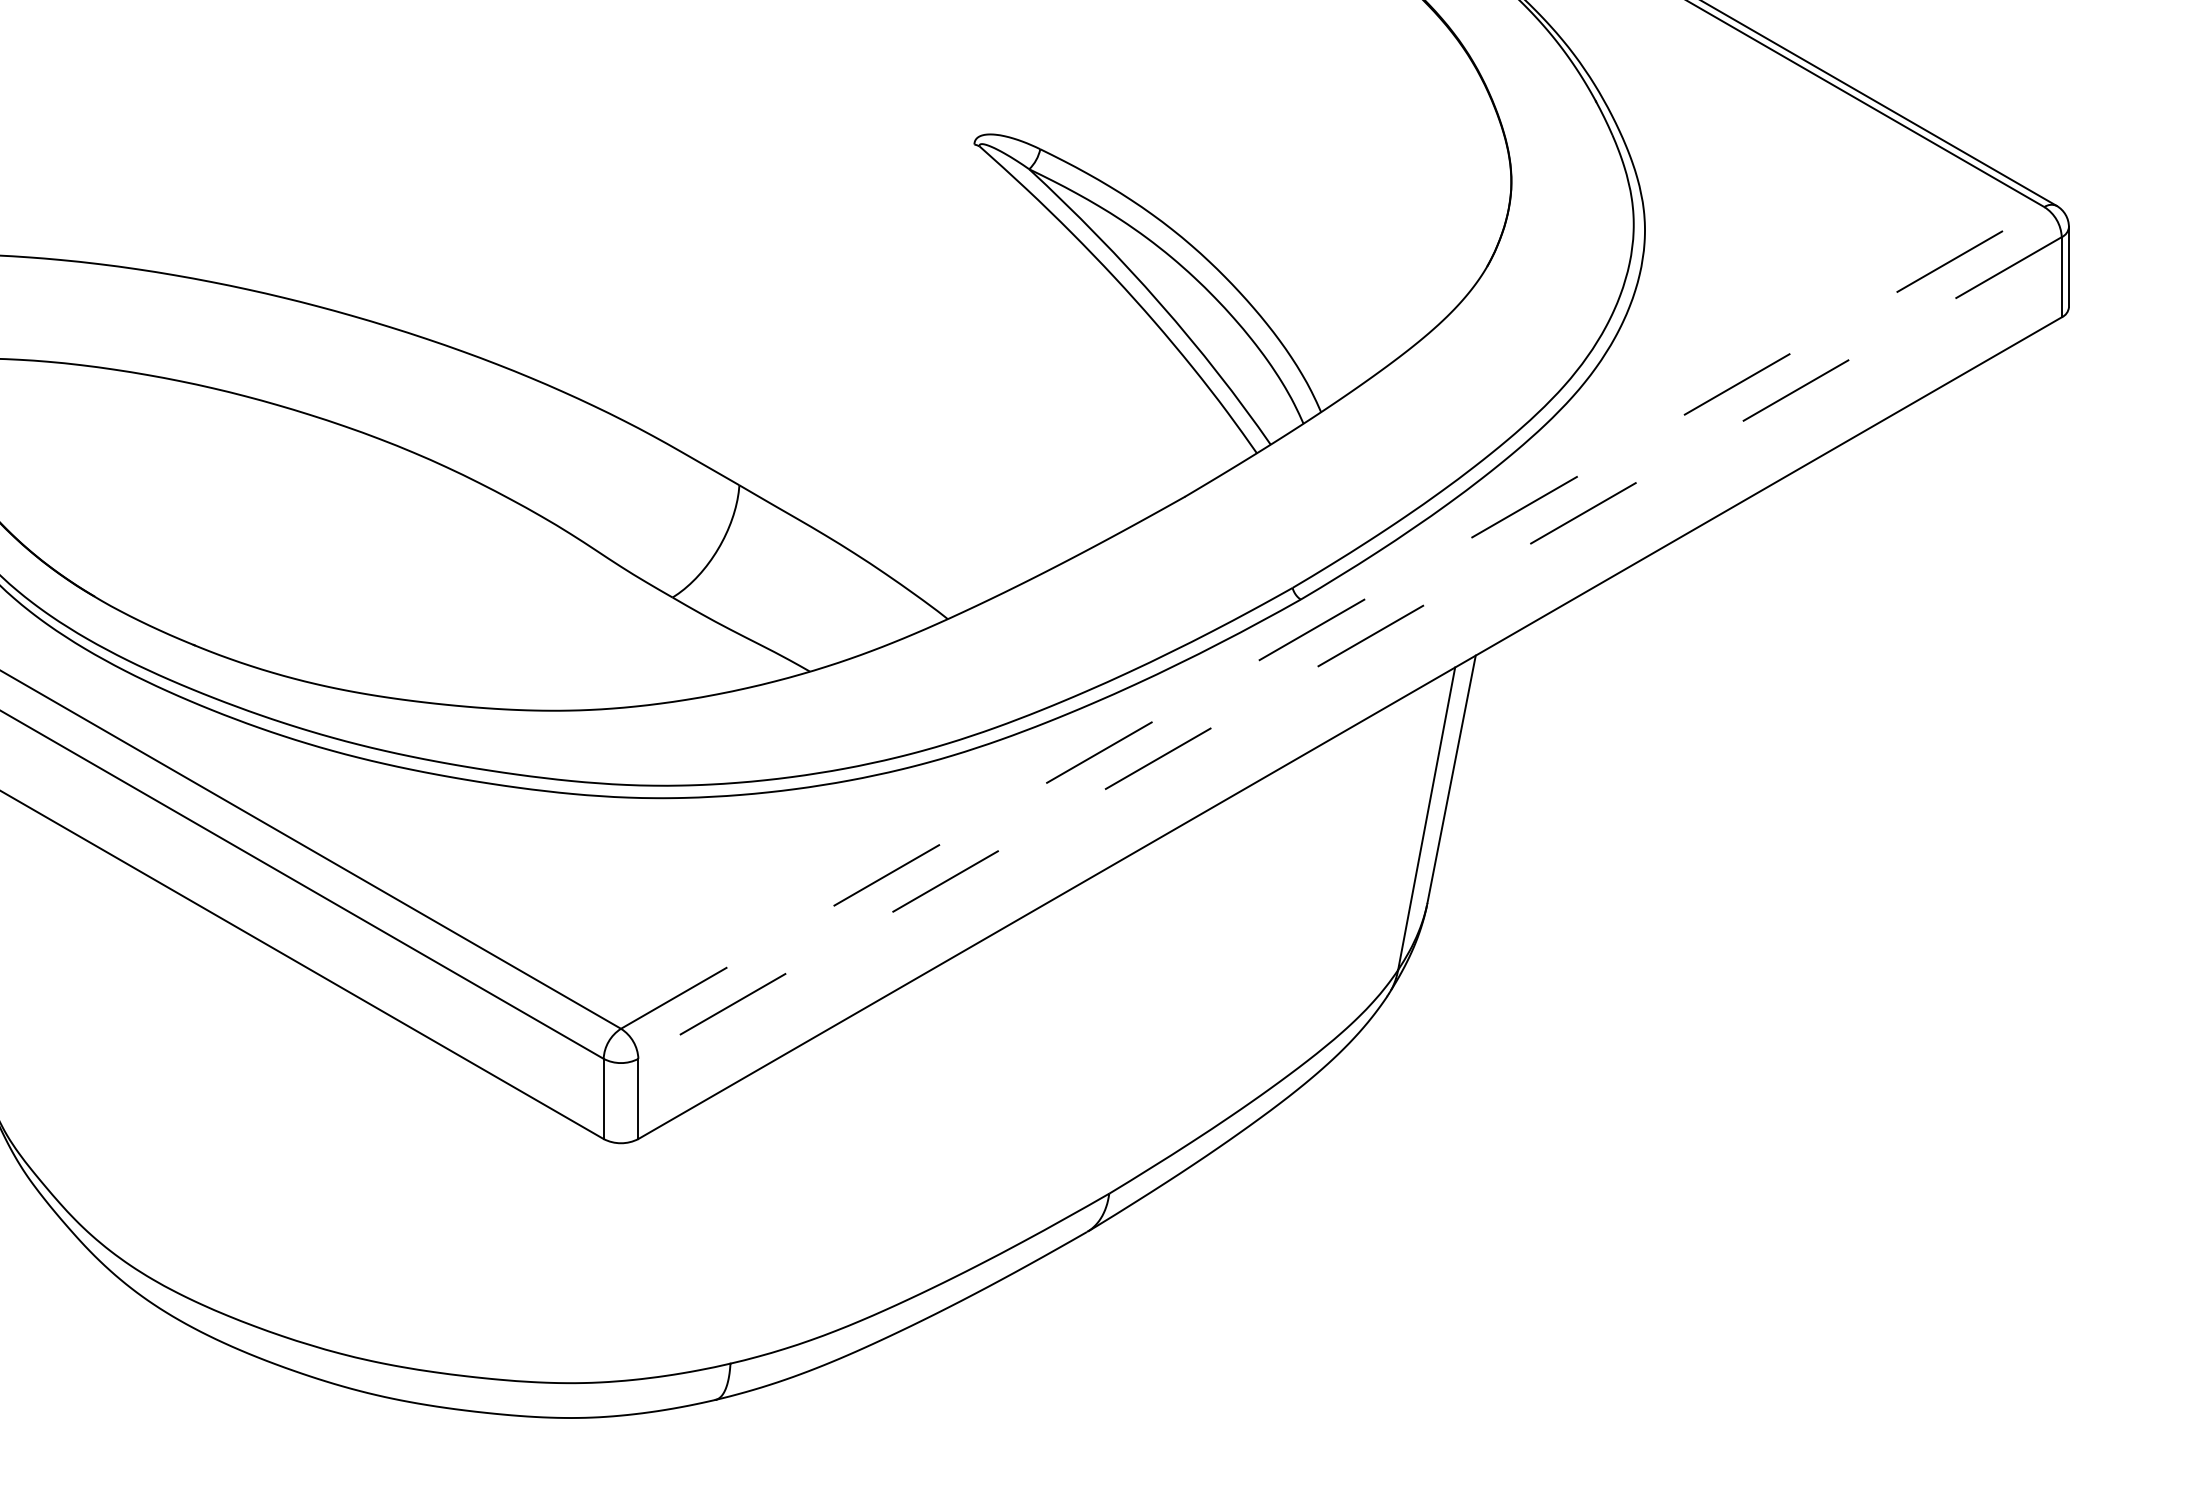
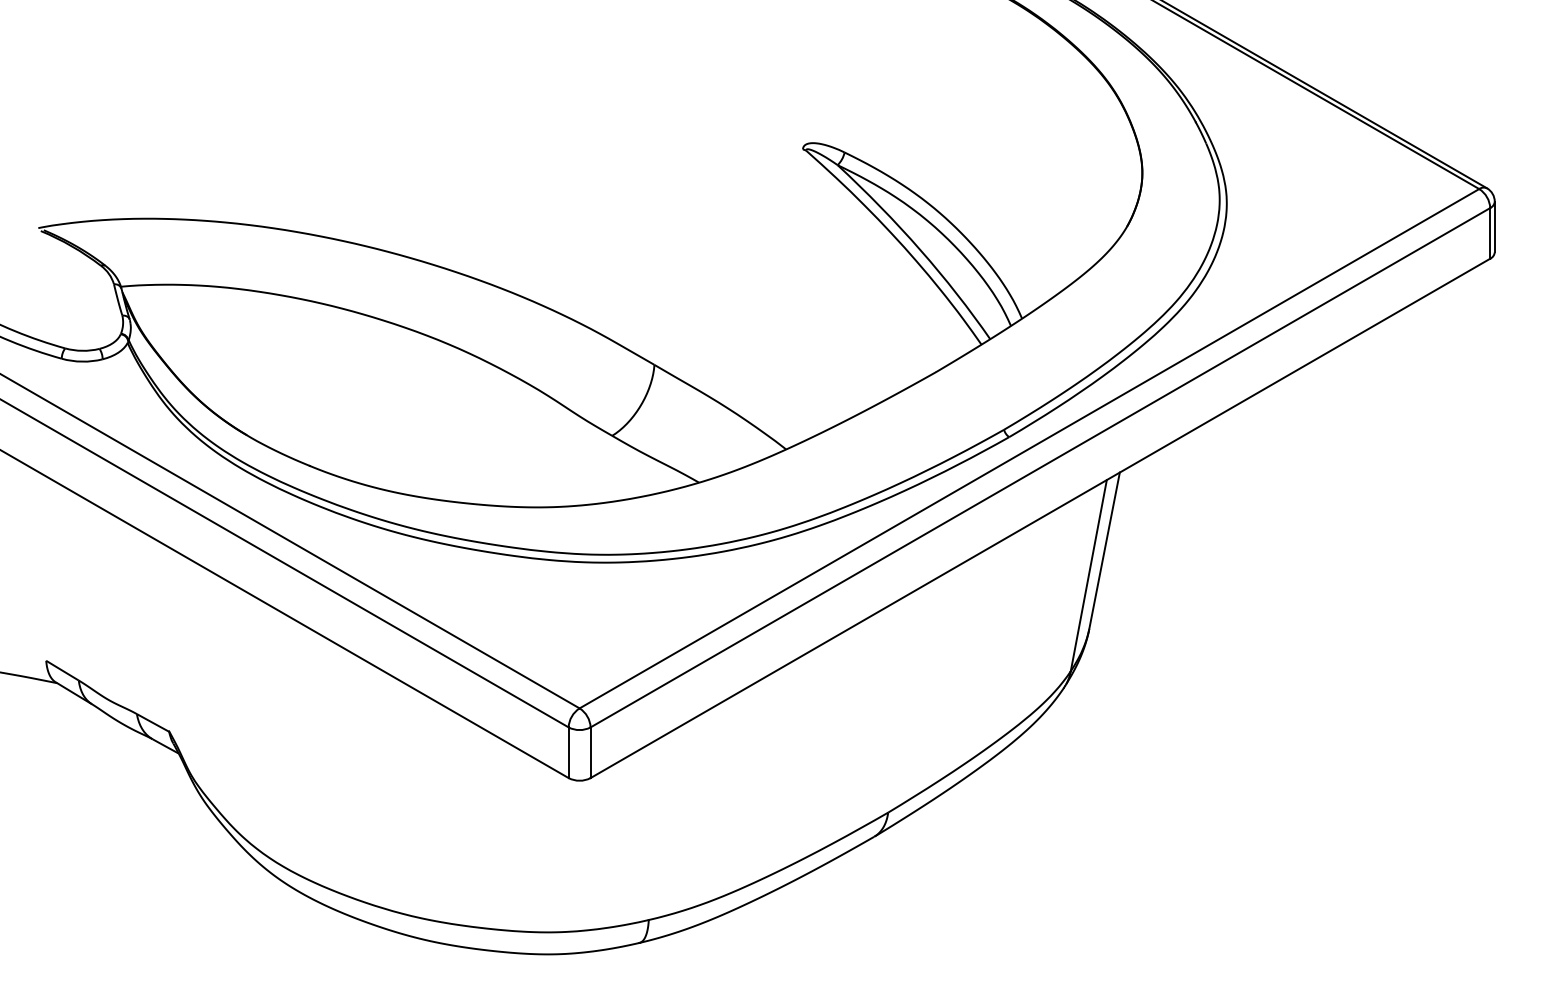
line: (1332, 617) -> (1029, 448), dashed -> solid
line: (1348, 647) -> (1039, 467), dashed -> solid

